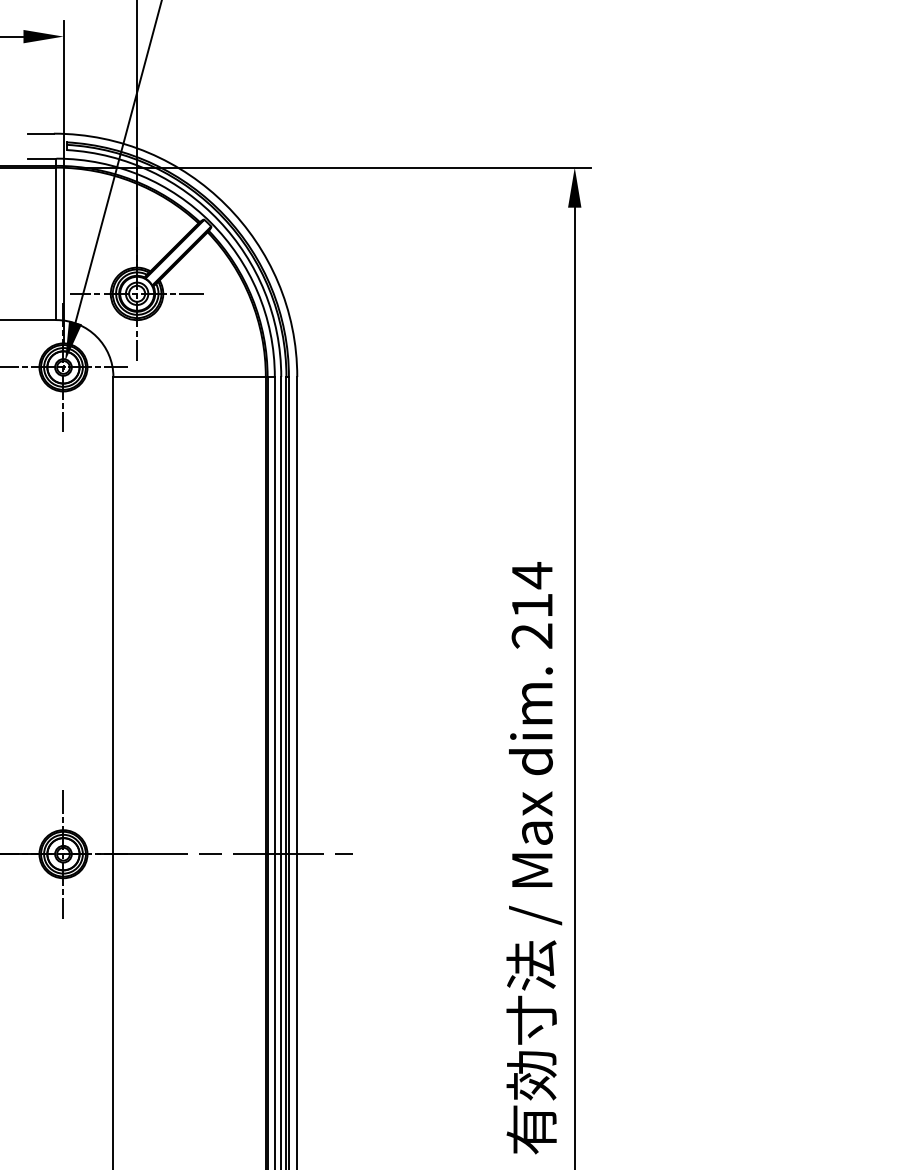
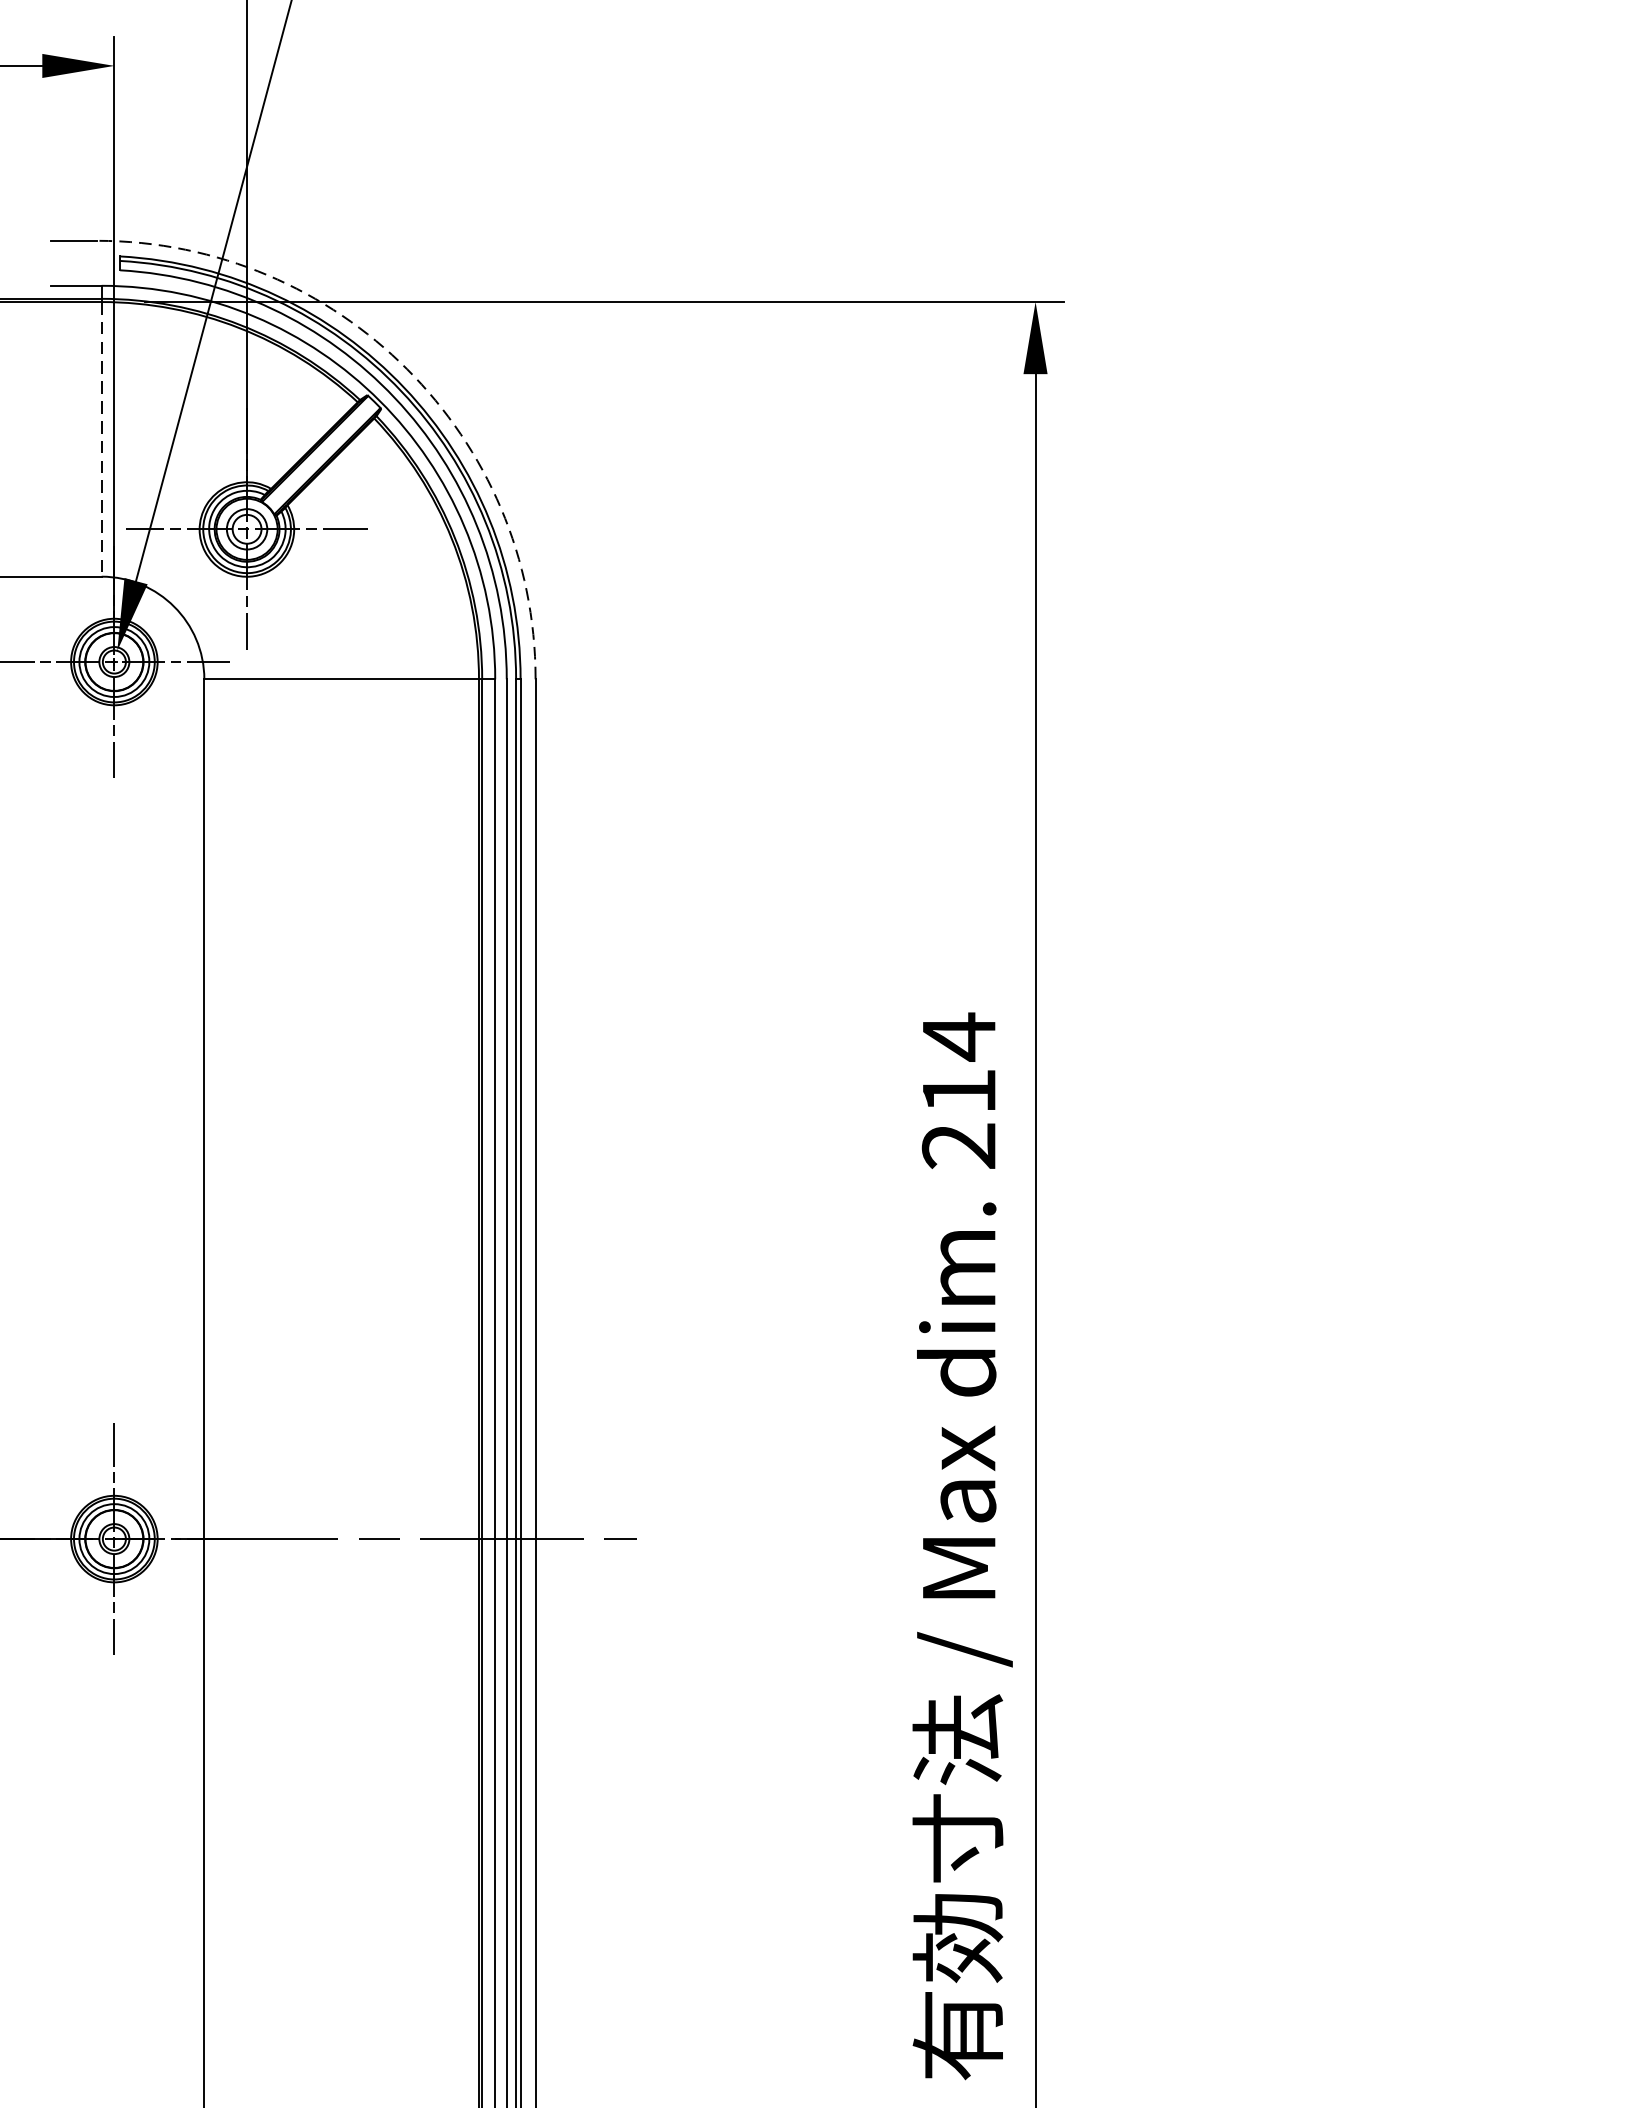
arc: (225, 204) -> (406, 368), solid -> dashed
line: (56, 244) -> (101, 440), solid -> dashed

